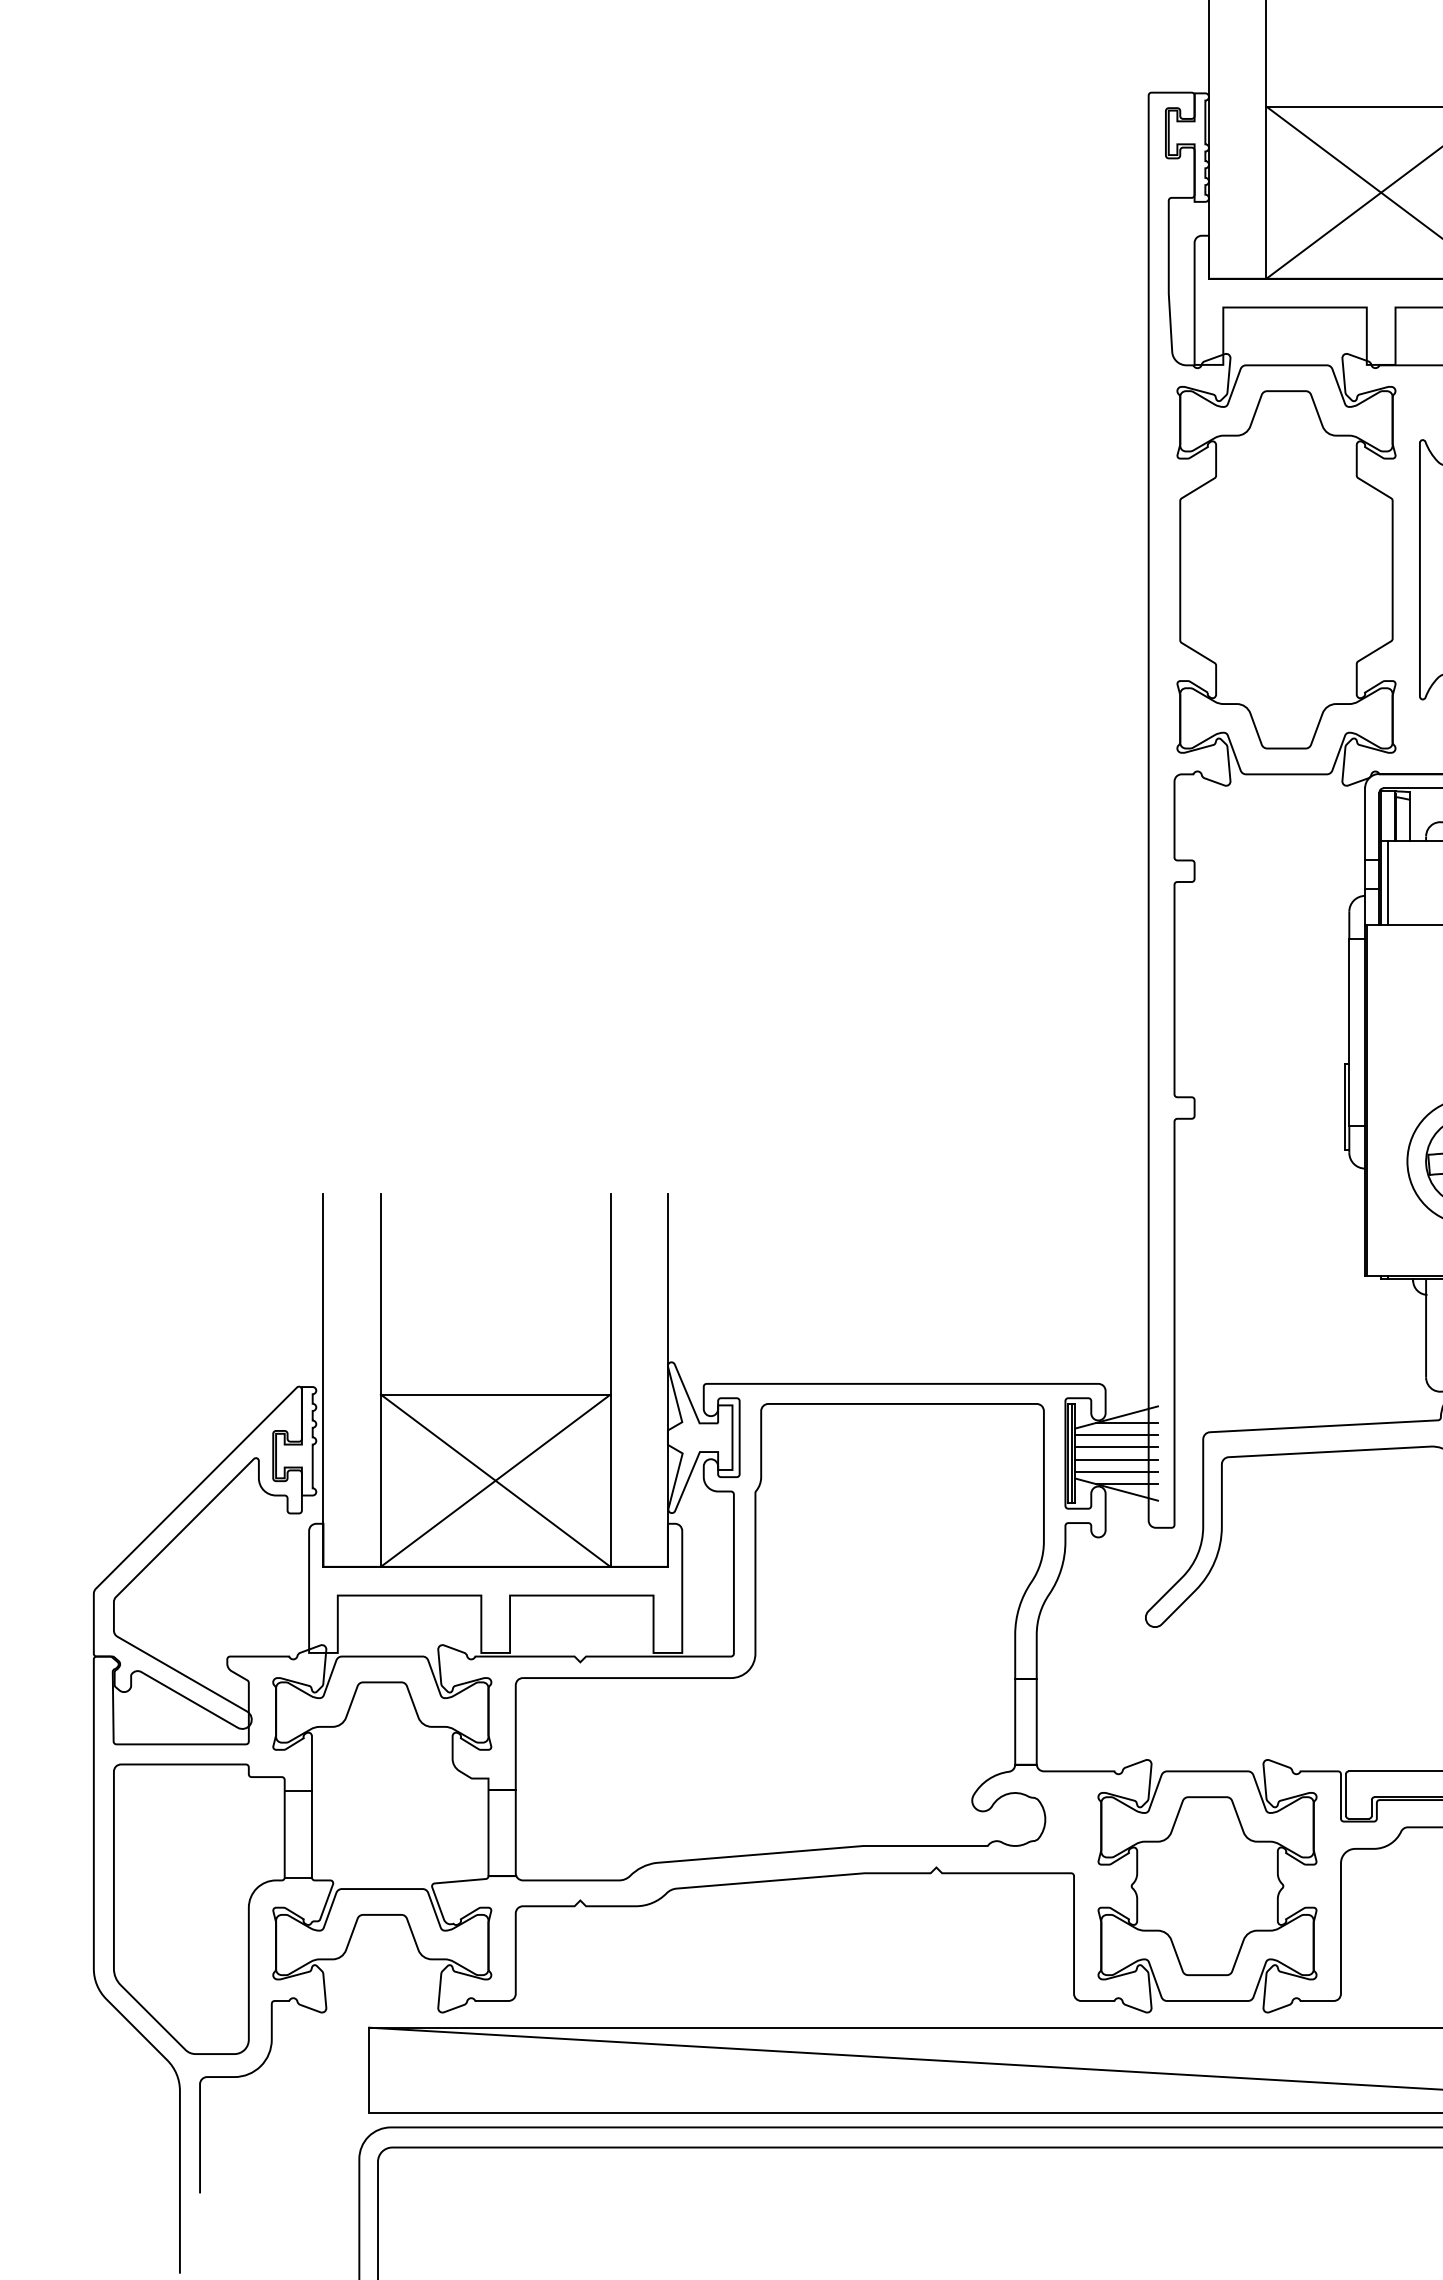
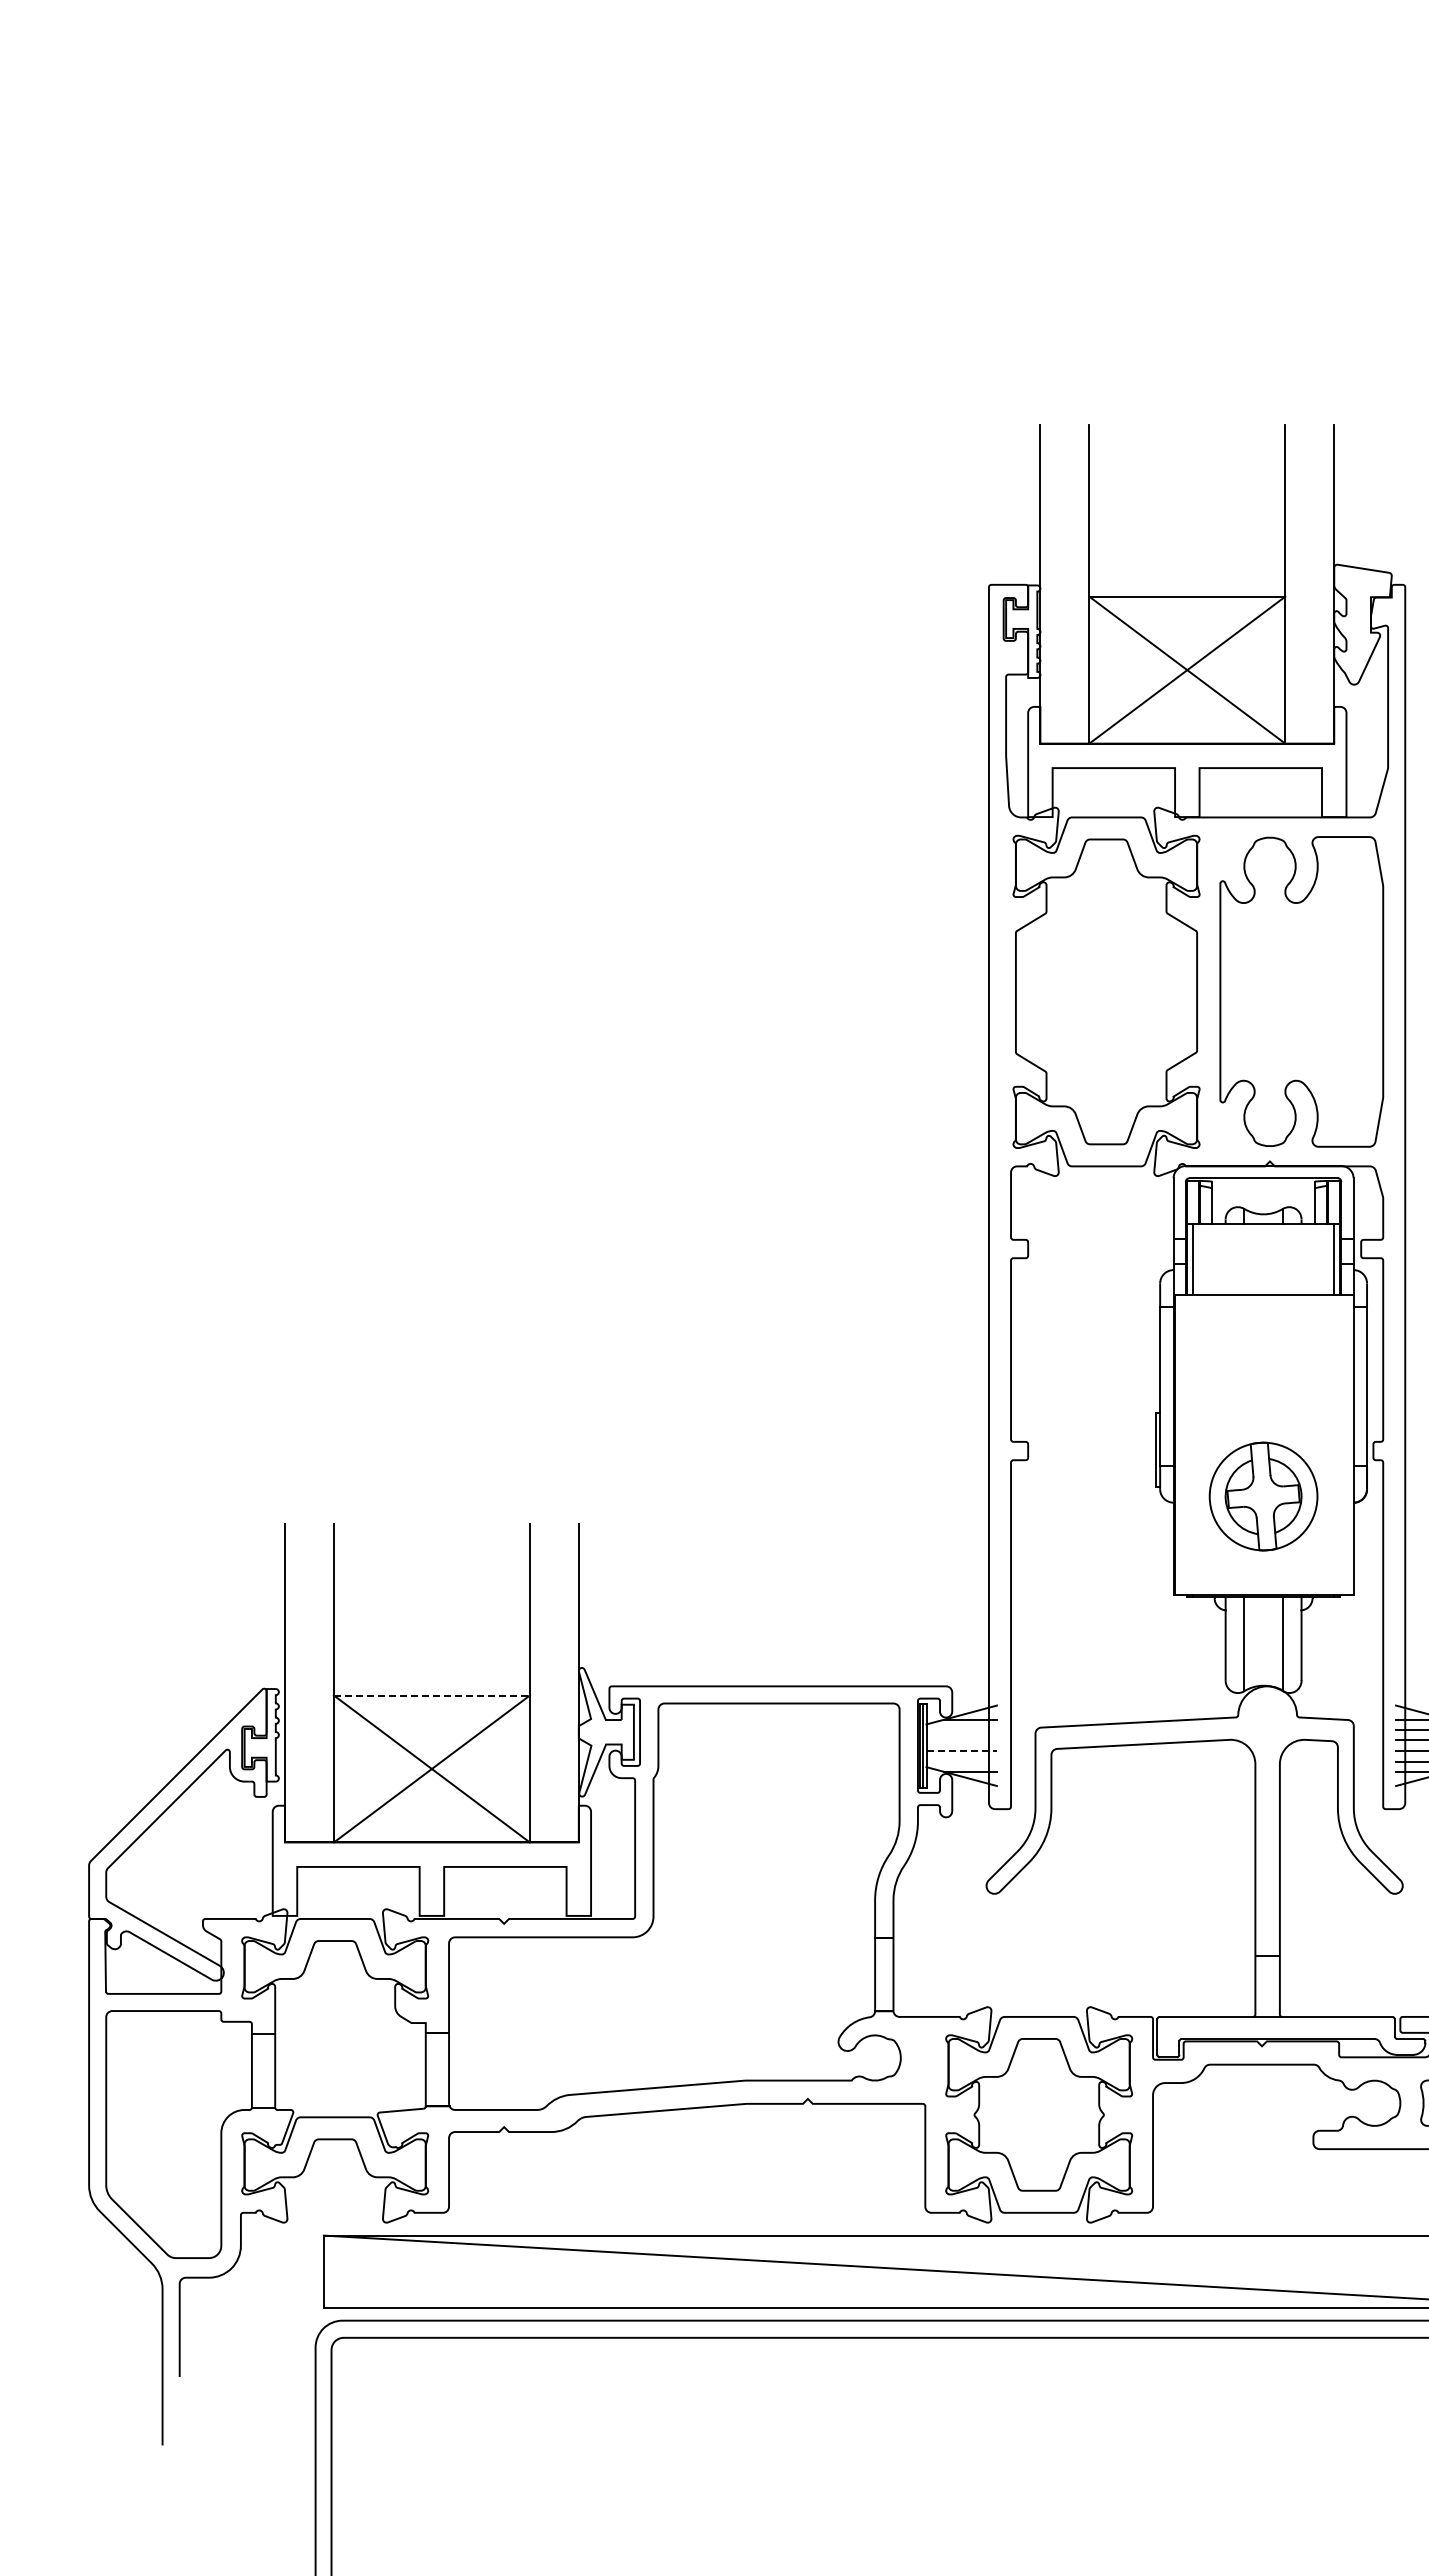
line: (495, 1394) -> (431, 1695), solid -> dashed
line: (1116, 1434) -> (961, 1729), removed
line: (1116, 1447) -> (961, 1740), removed
line: (1117, 1460) -> (962, 1751), solid -> dashed
line: (1116, 1471) -> (961, 1761), removed

